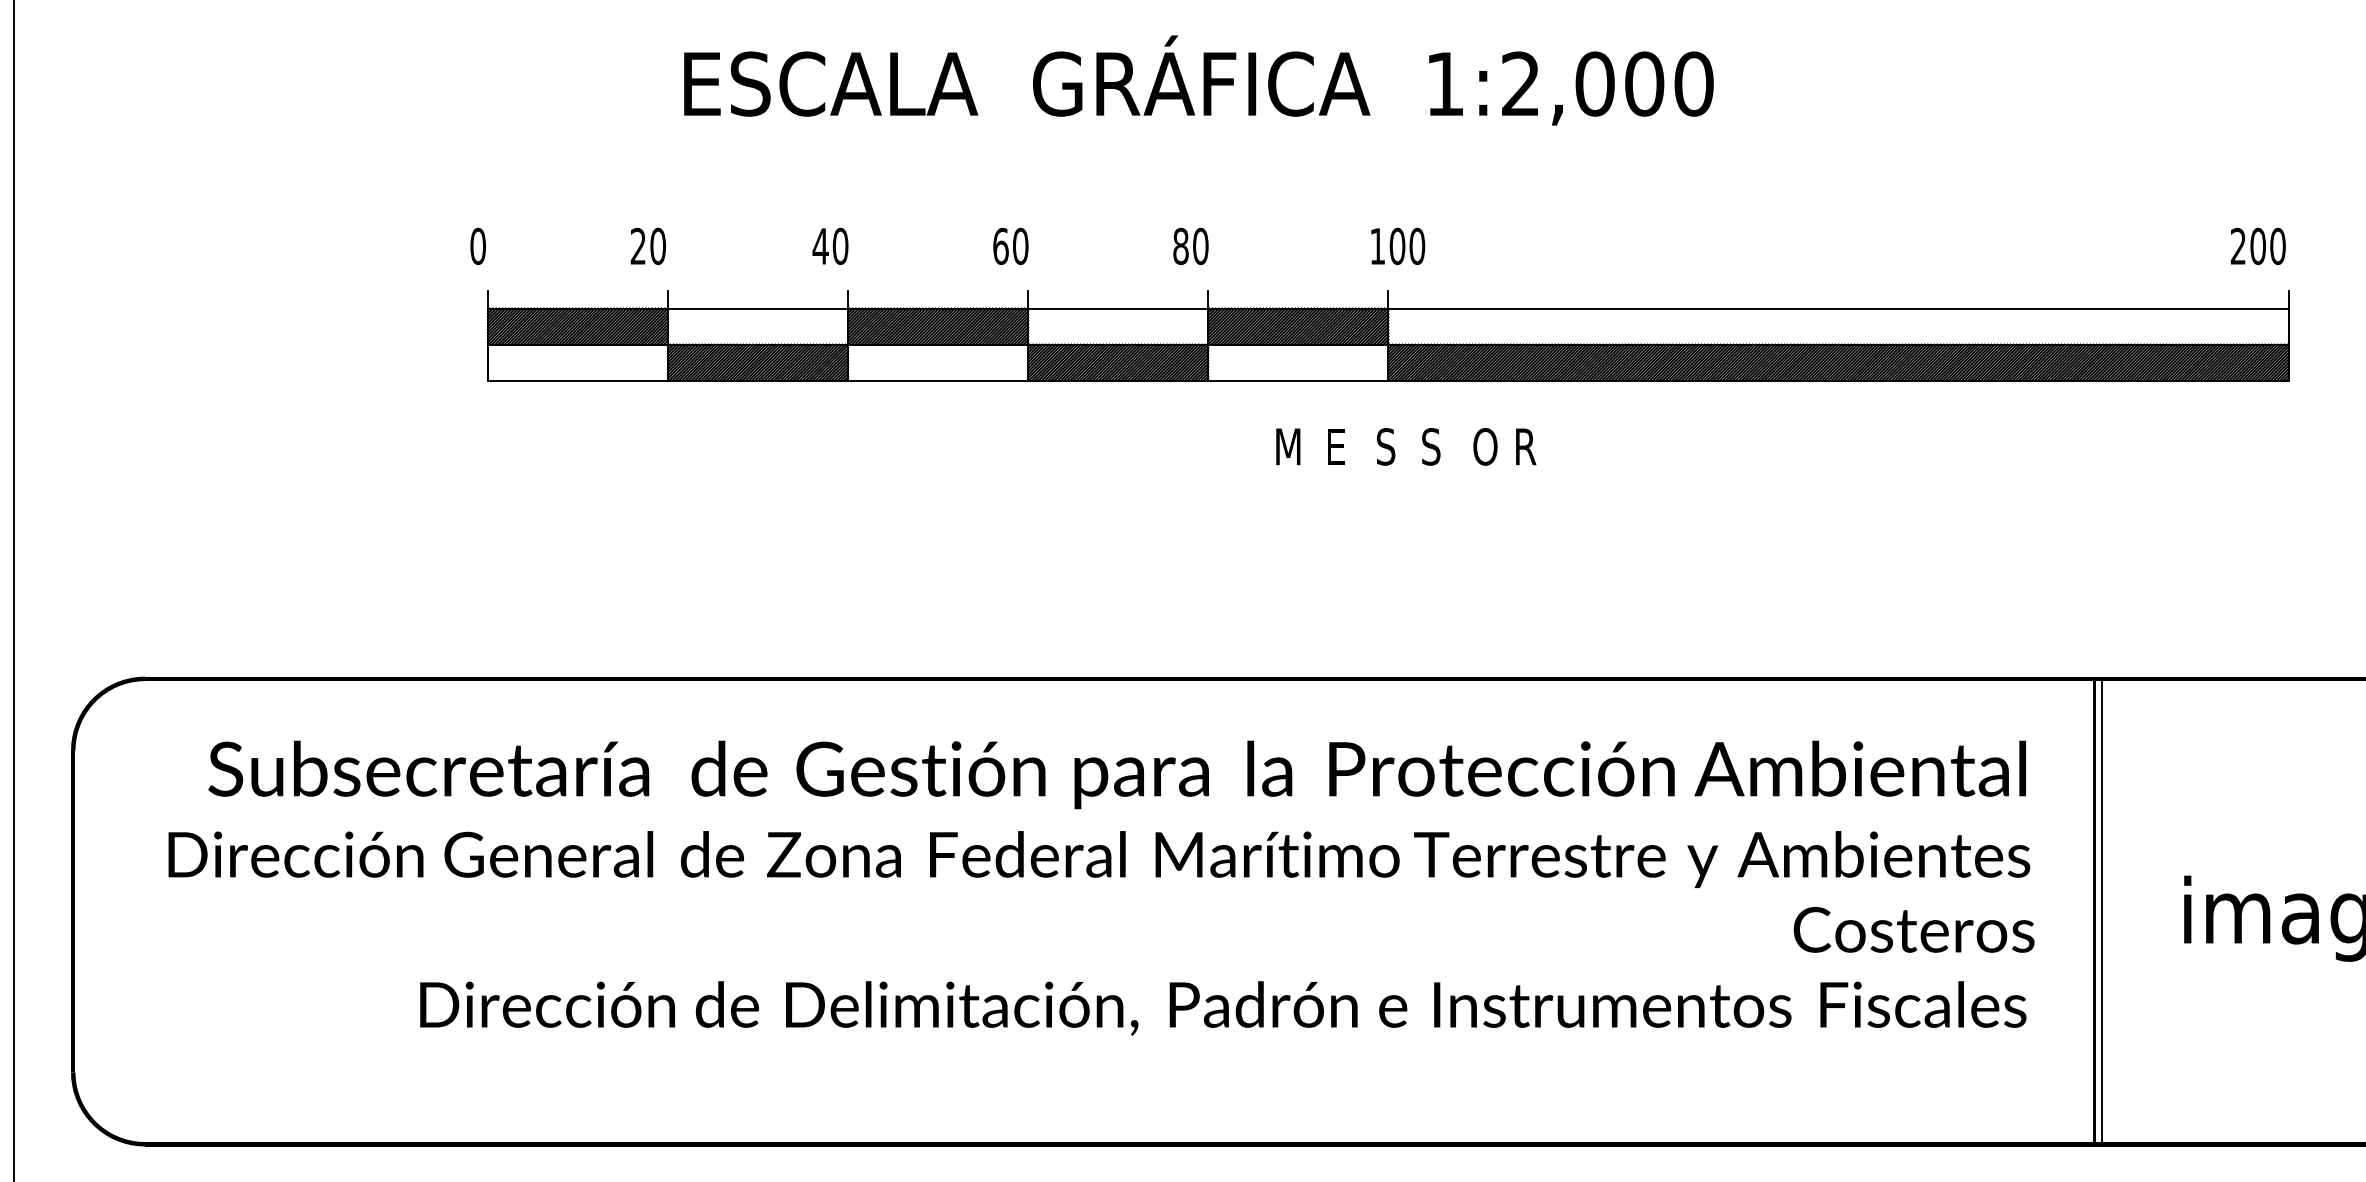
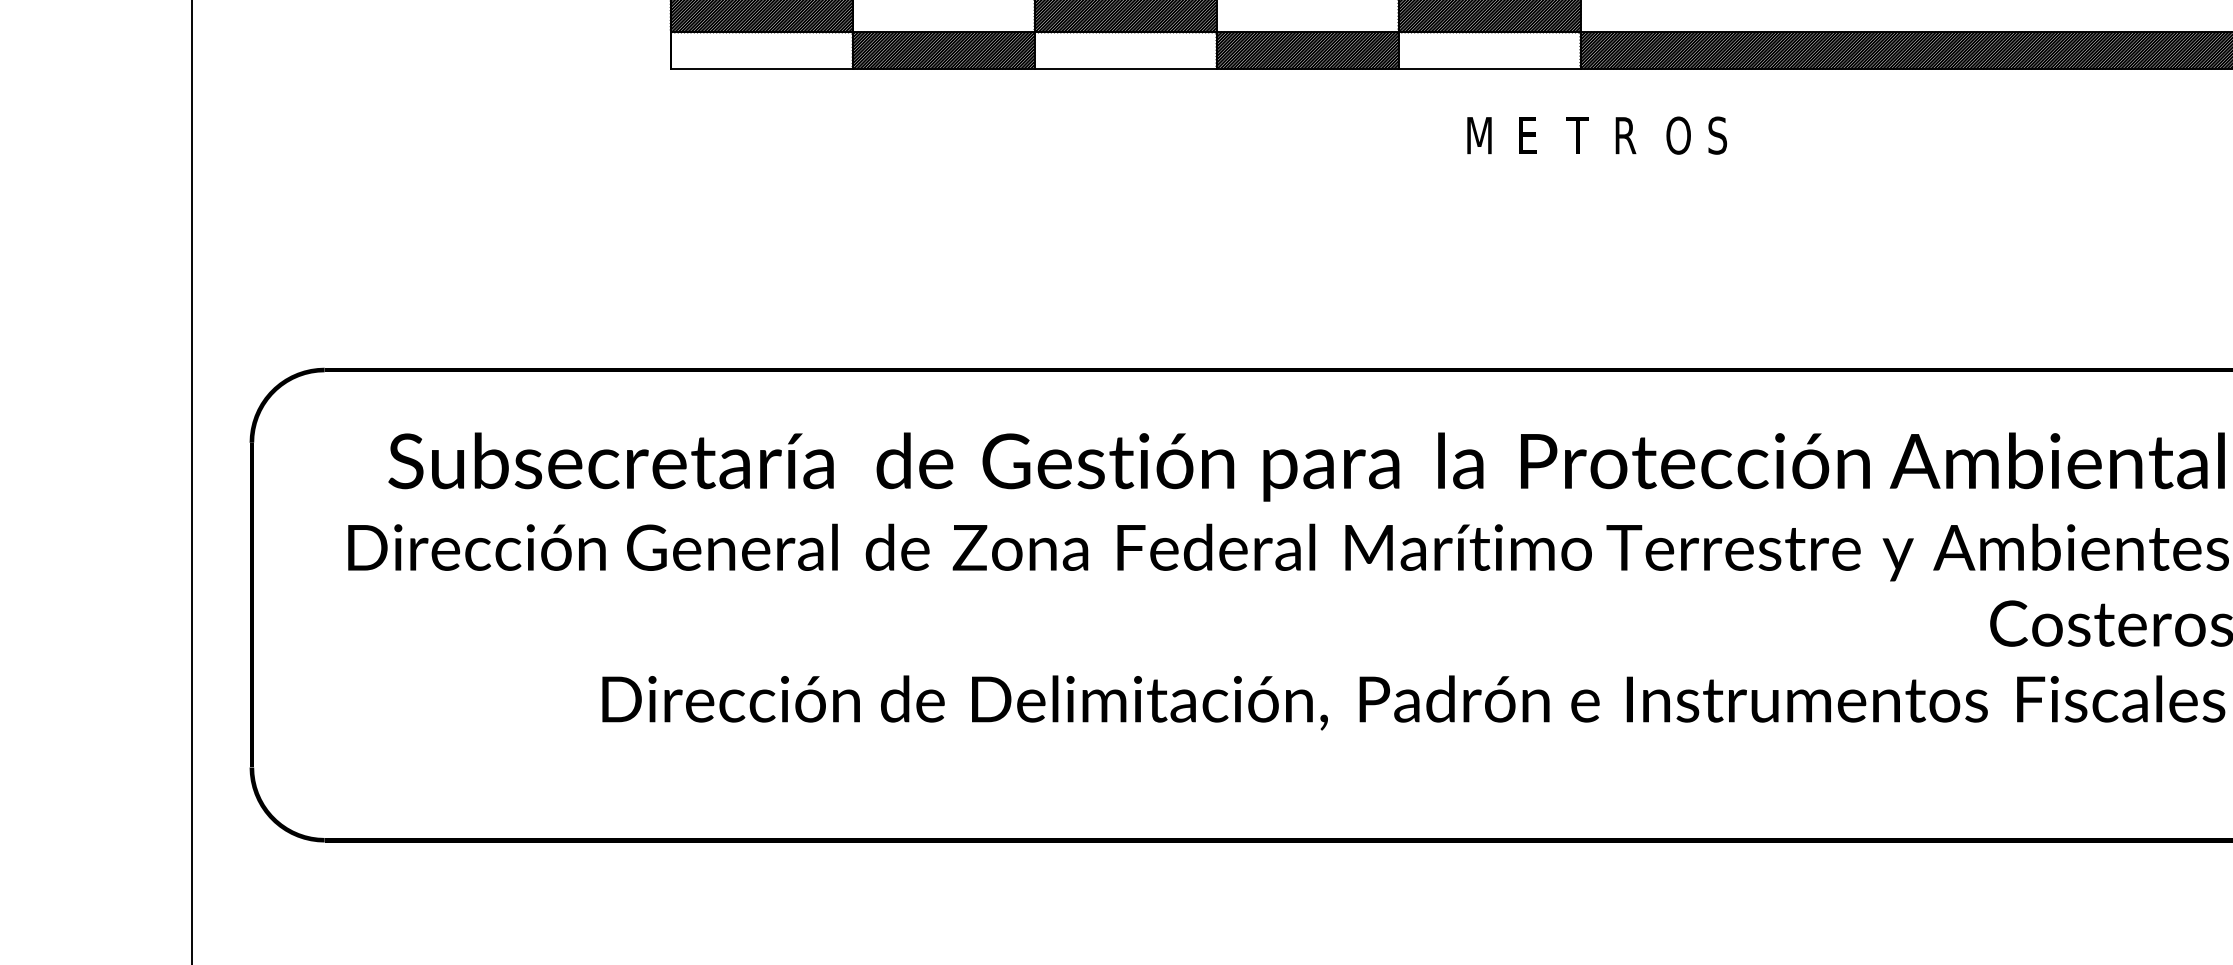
text: (1385, 446) -> (1577, 135), S -> T
text: (1432, 446) -> (1625, 135), S -> R
text: (1525, 446) -> (1719, 135), R -> S

